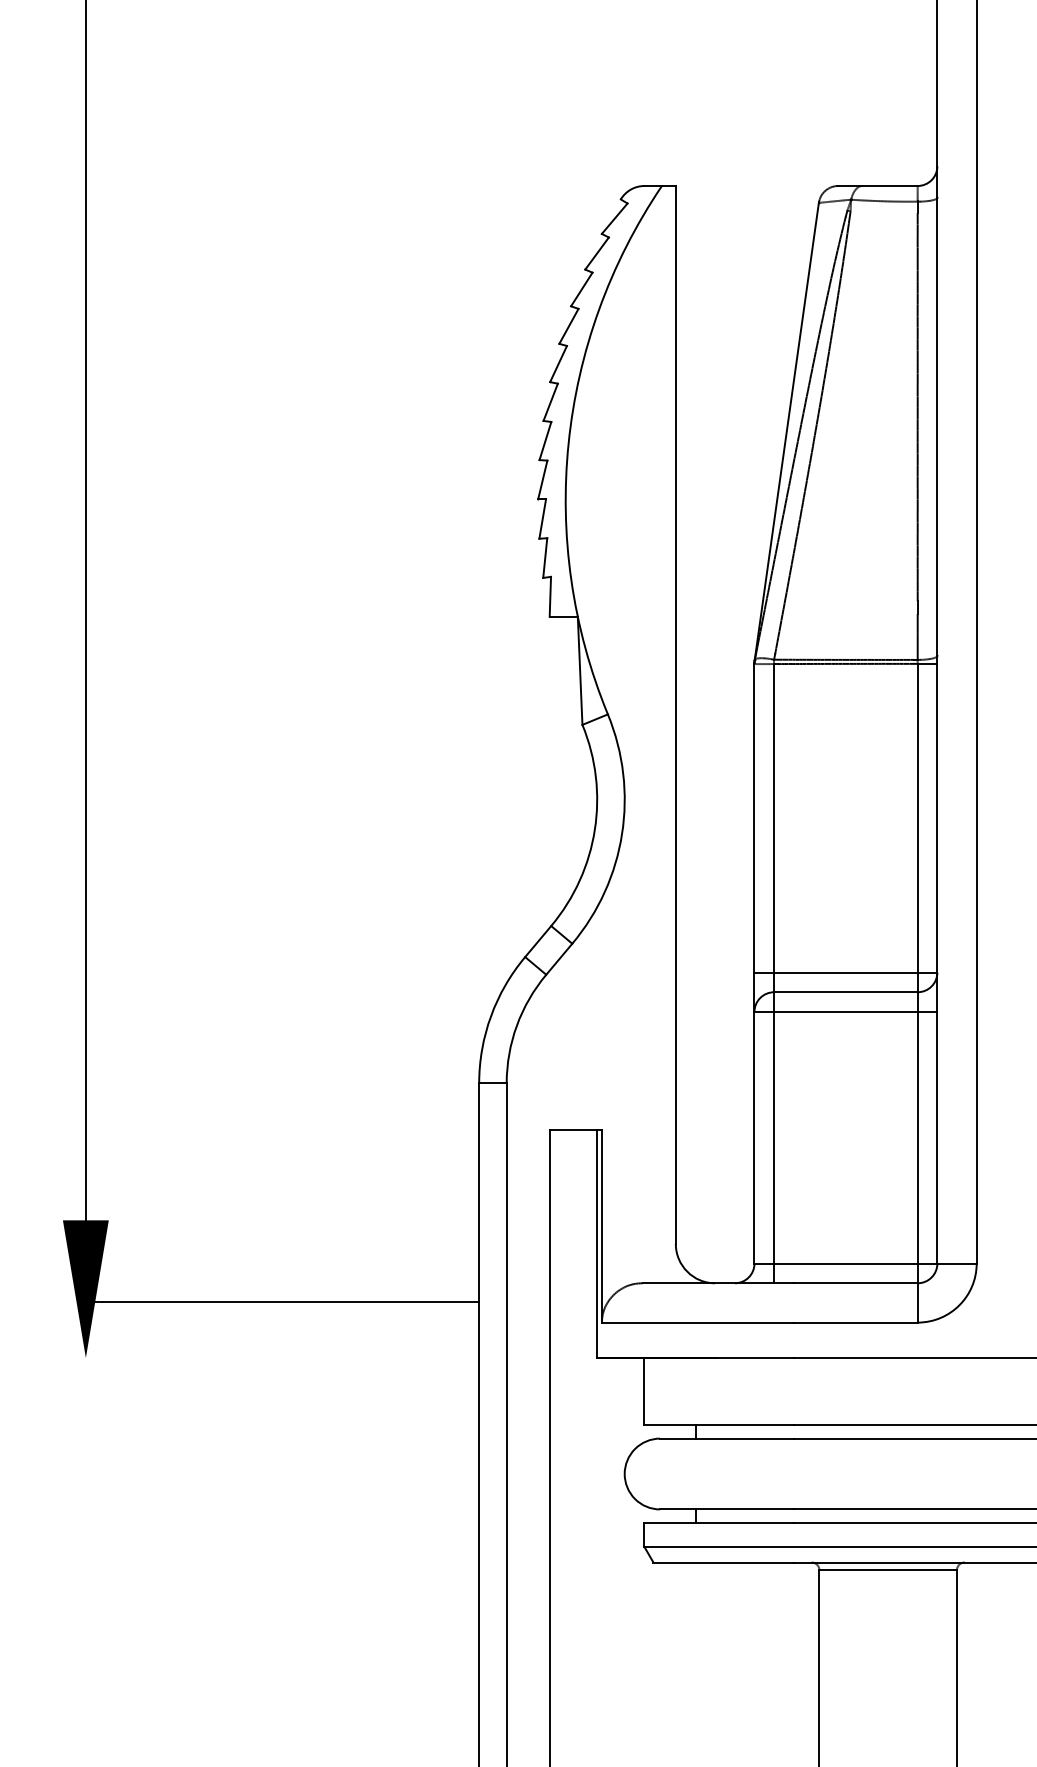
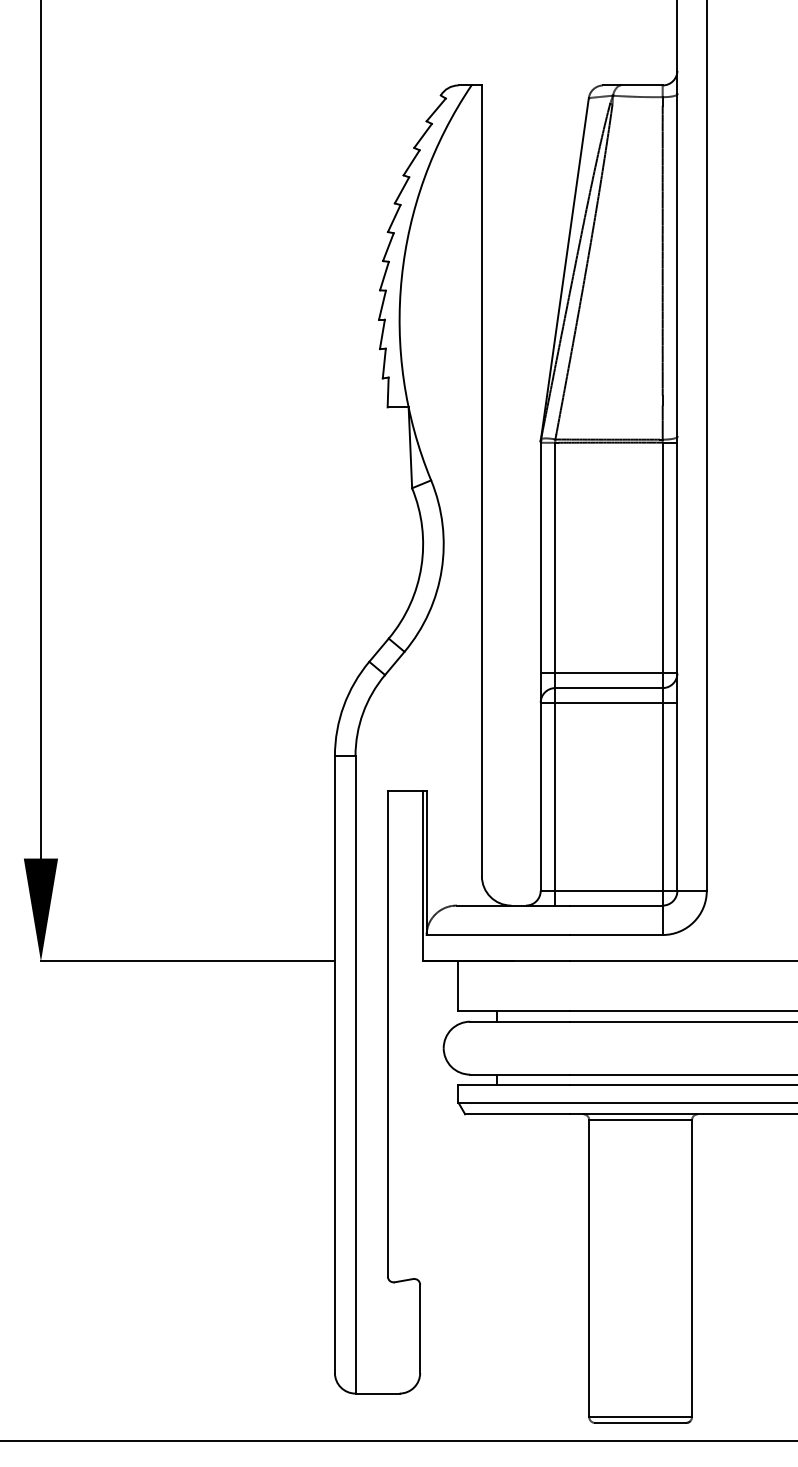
line: (281, 1301) -> (187, 961), moved

